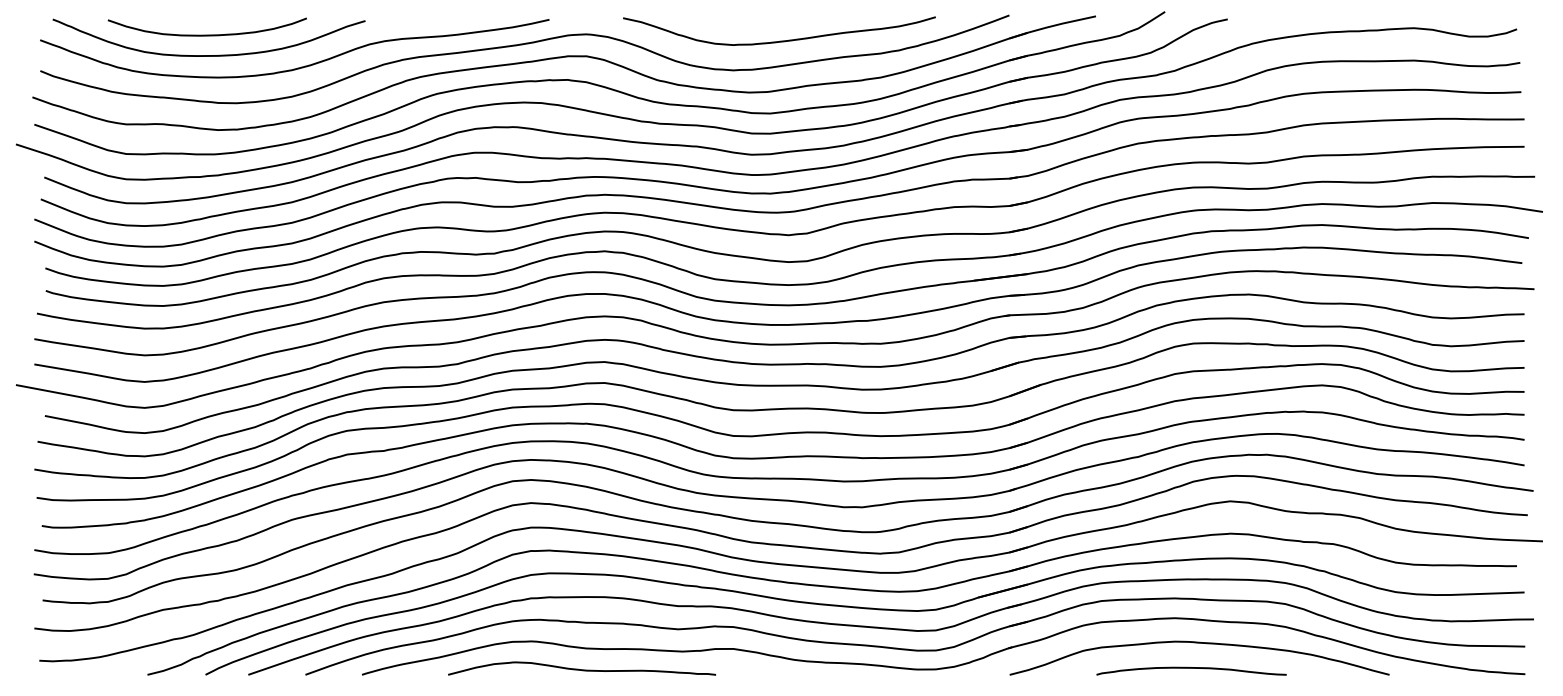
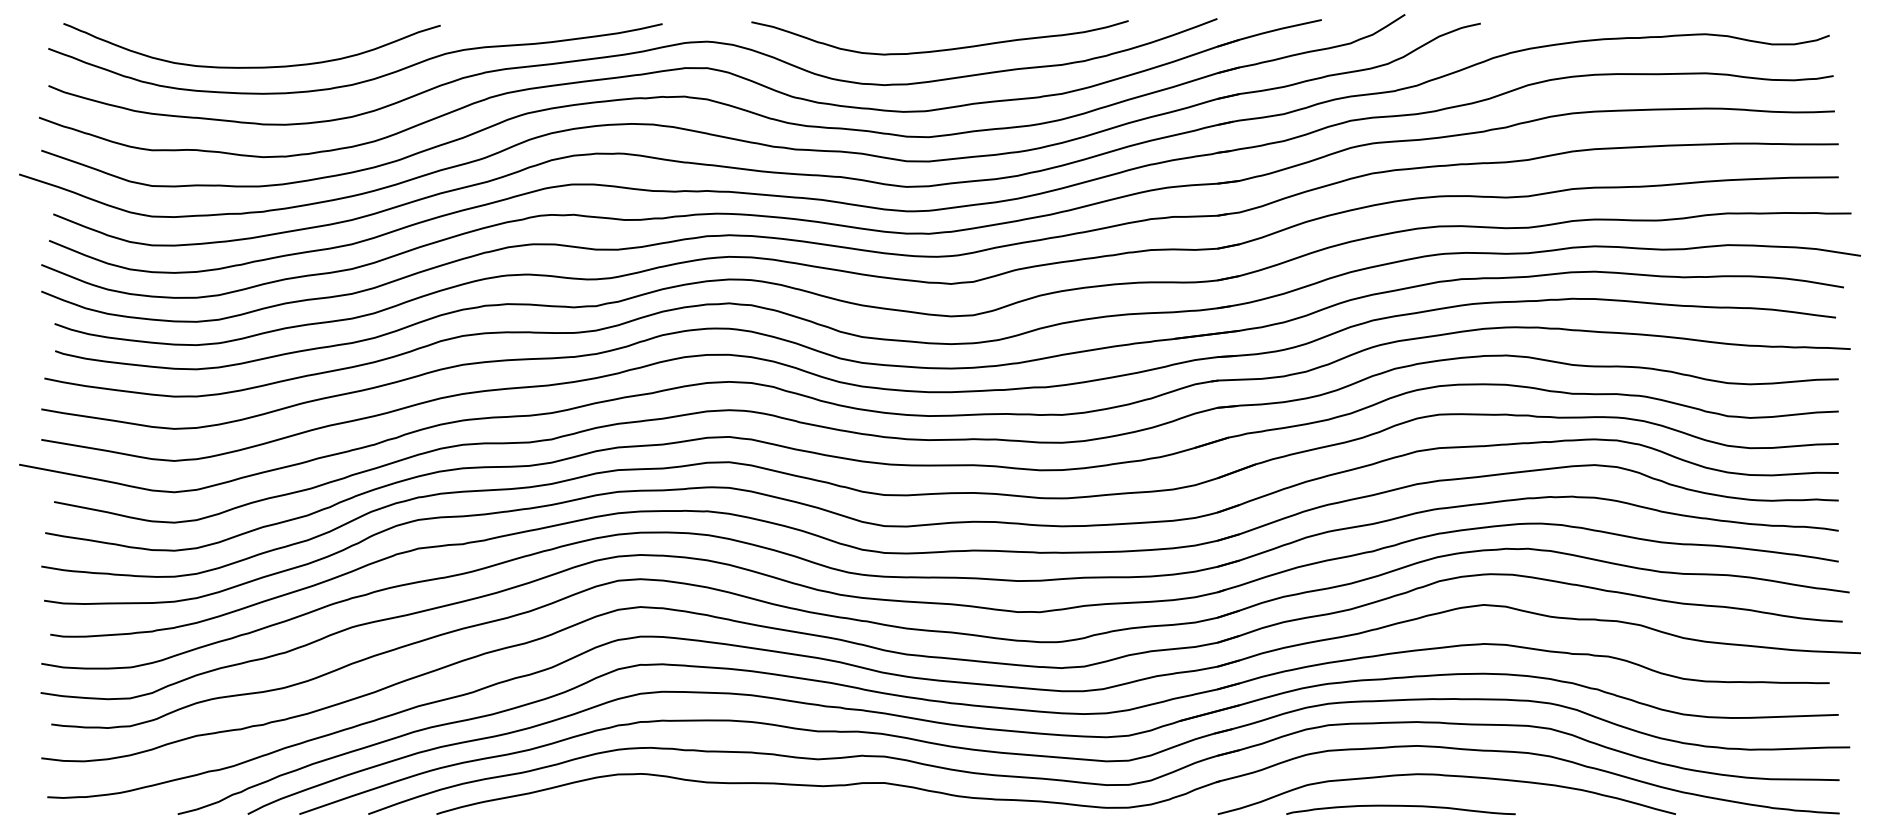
curve: (206, 34) -> (248, 41), removed
curve: (1191, 668) -> (1400, 806), moved
curve: (581, 669) -> (701, 807), removed

